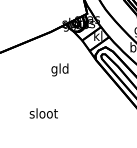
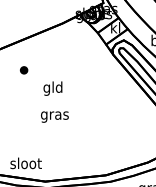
text: (59, 69) -> (52, 88), moved
part: (16, 74) -> (24, 70), added
text: (43, 114) -> (54, 115), sloot -> gras

